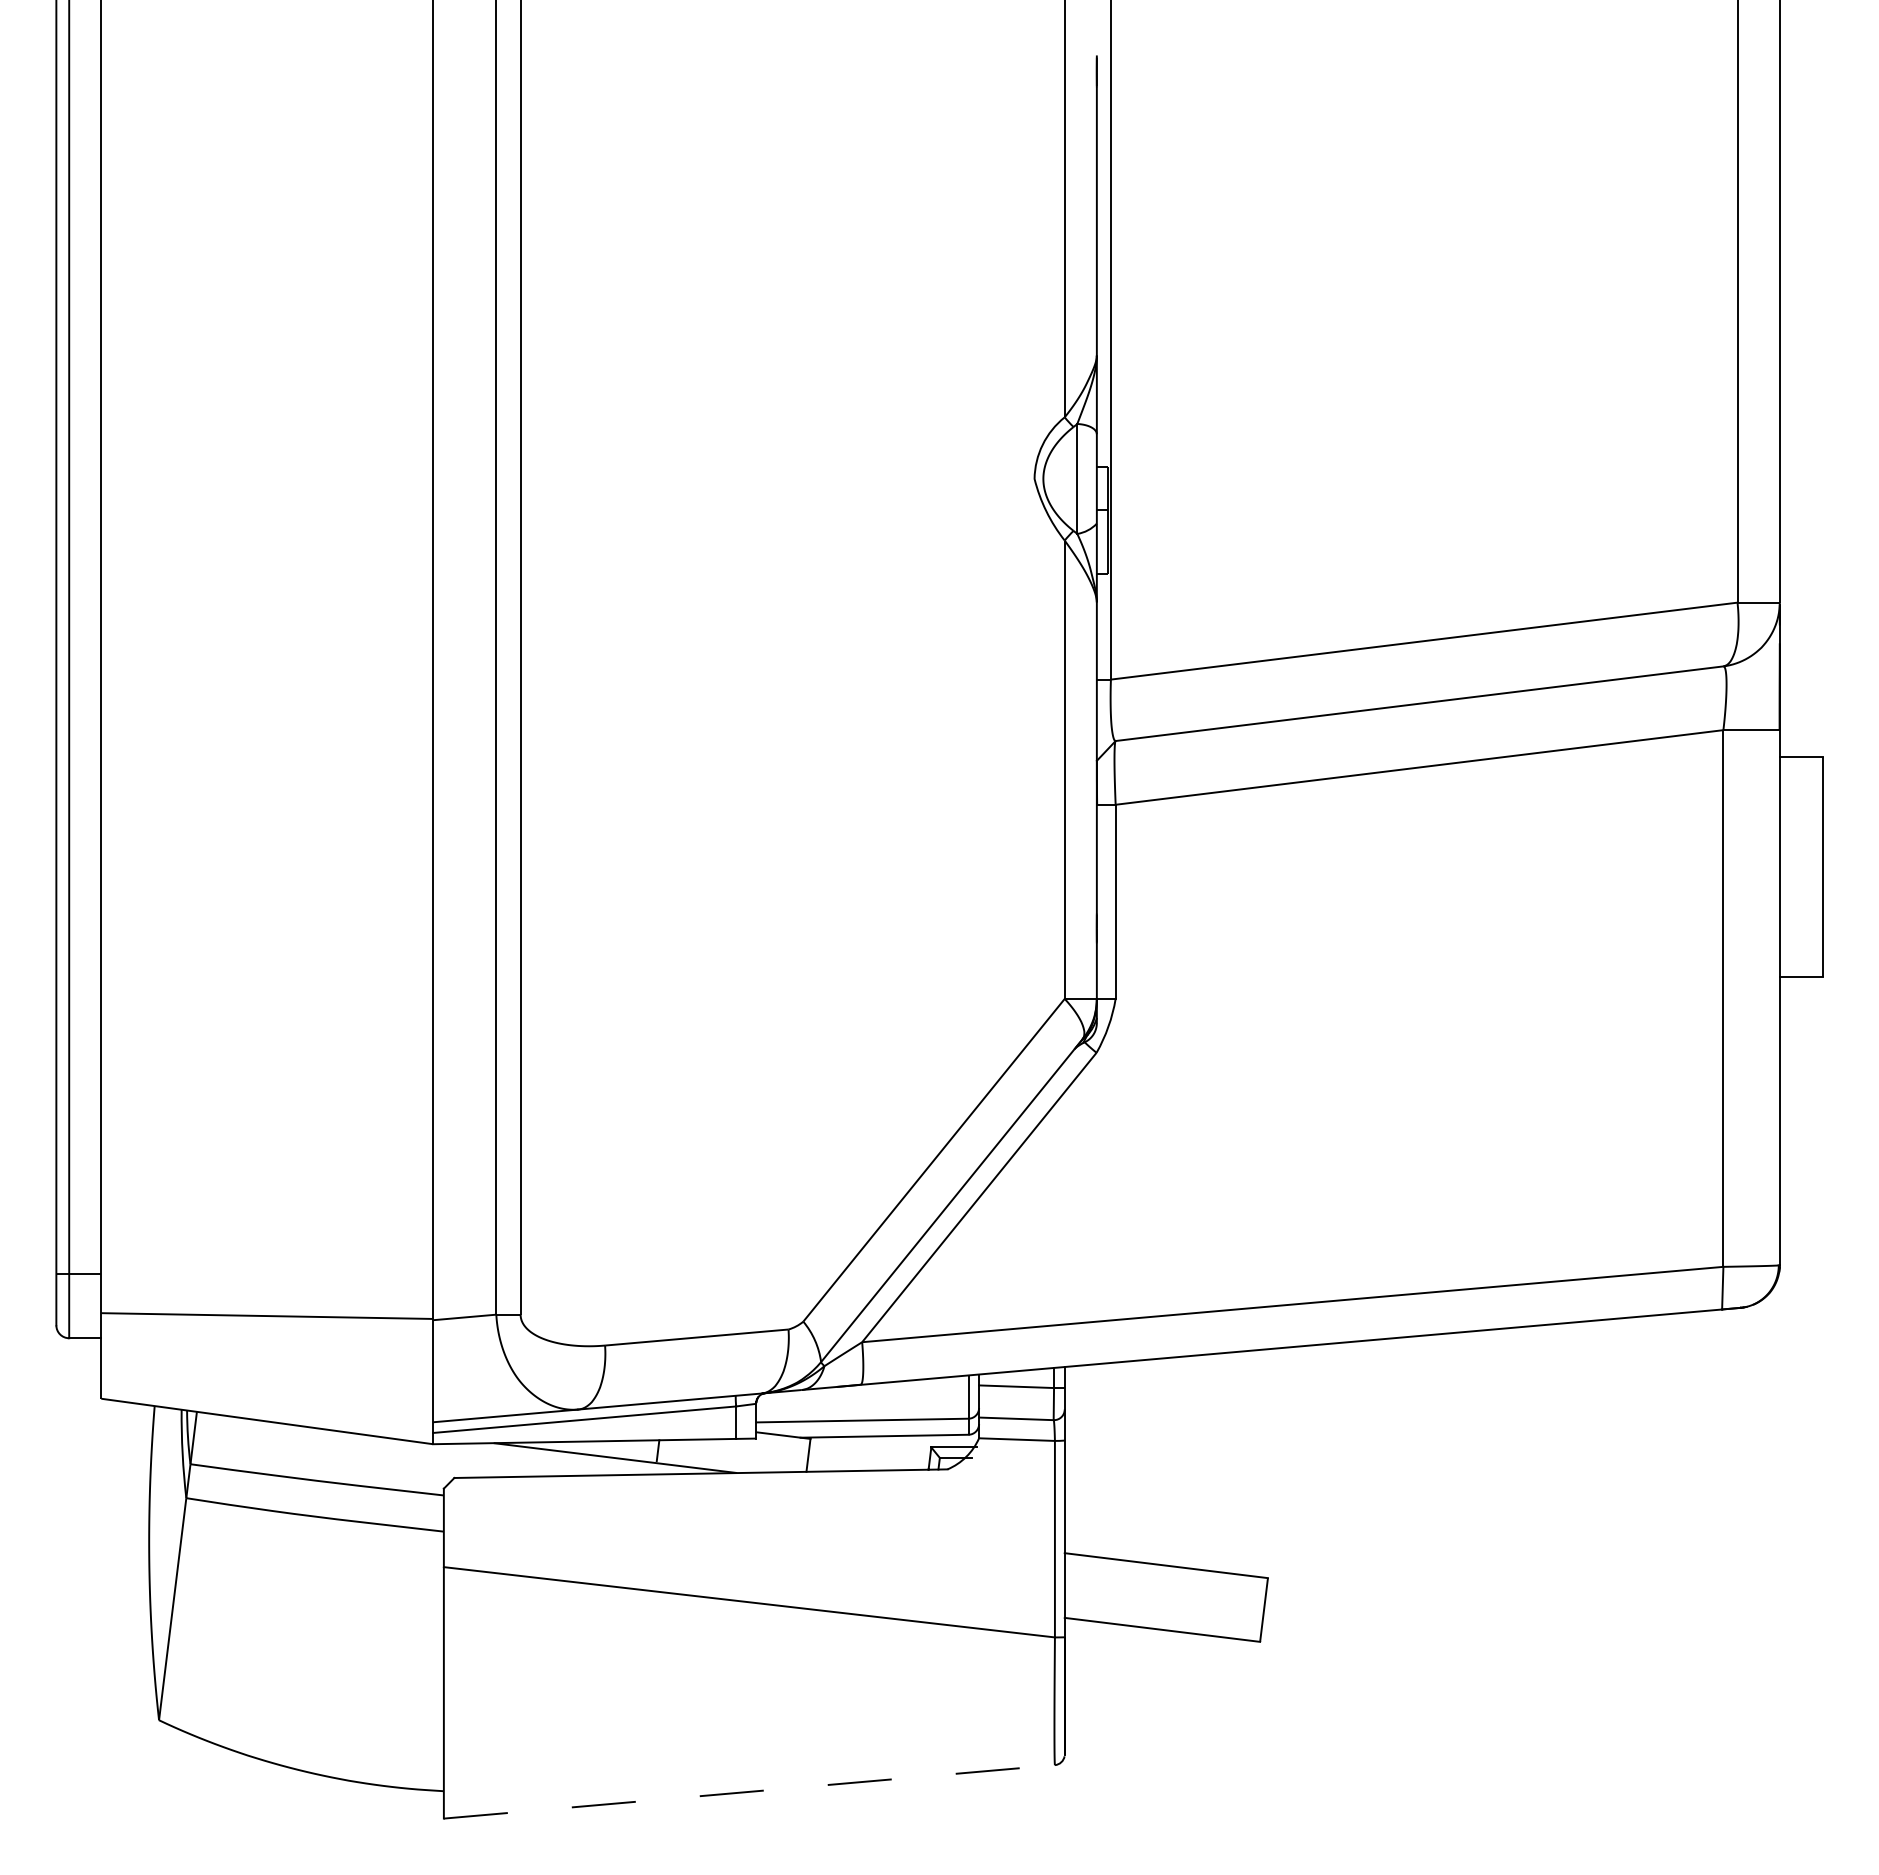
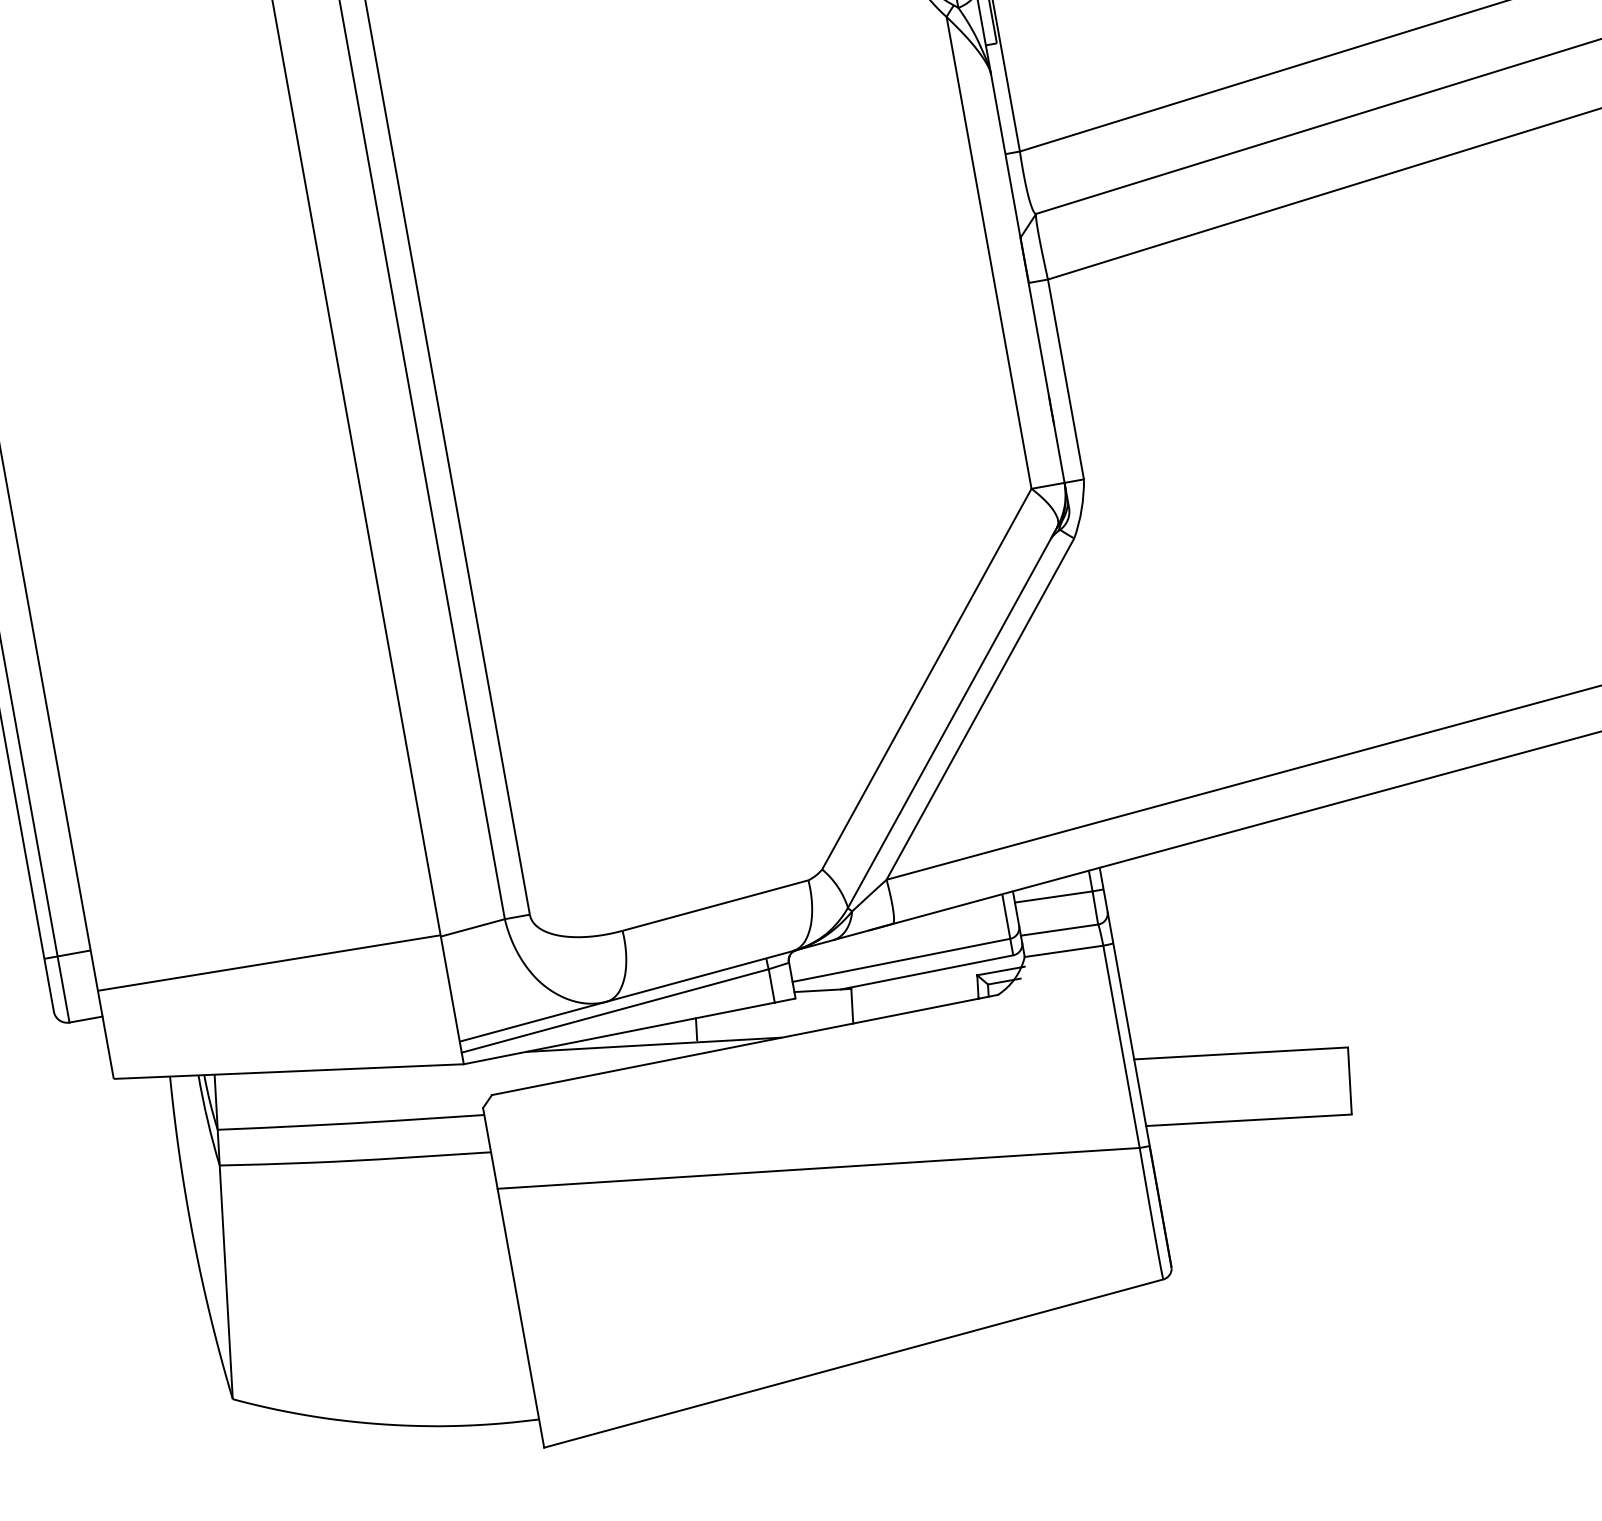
line: (749, 1791) -> (853, 1363), dashed -> solid

